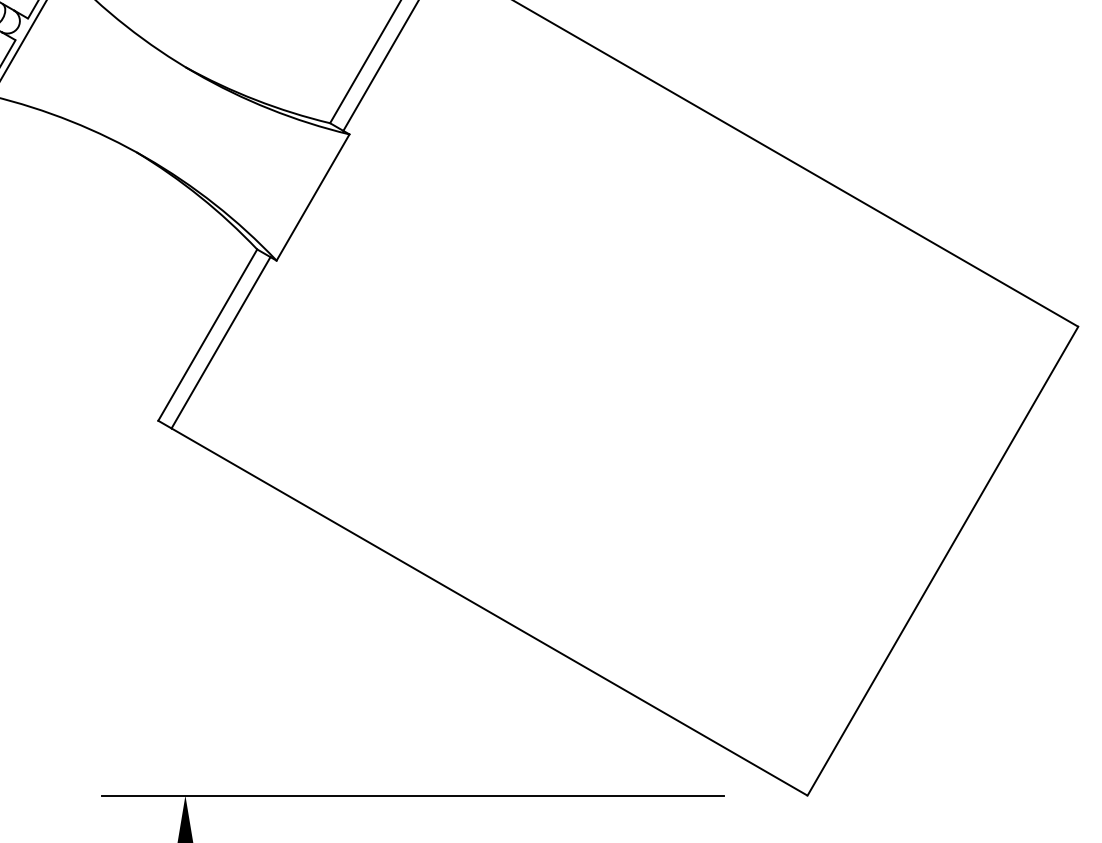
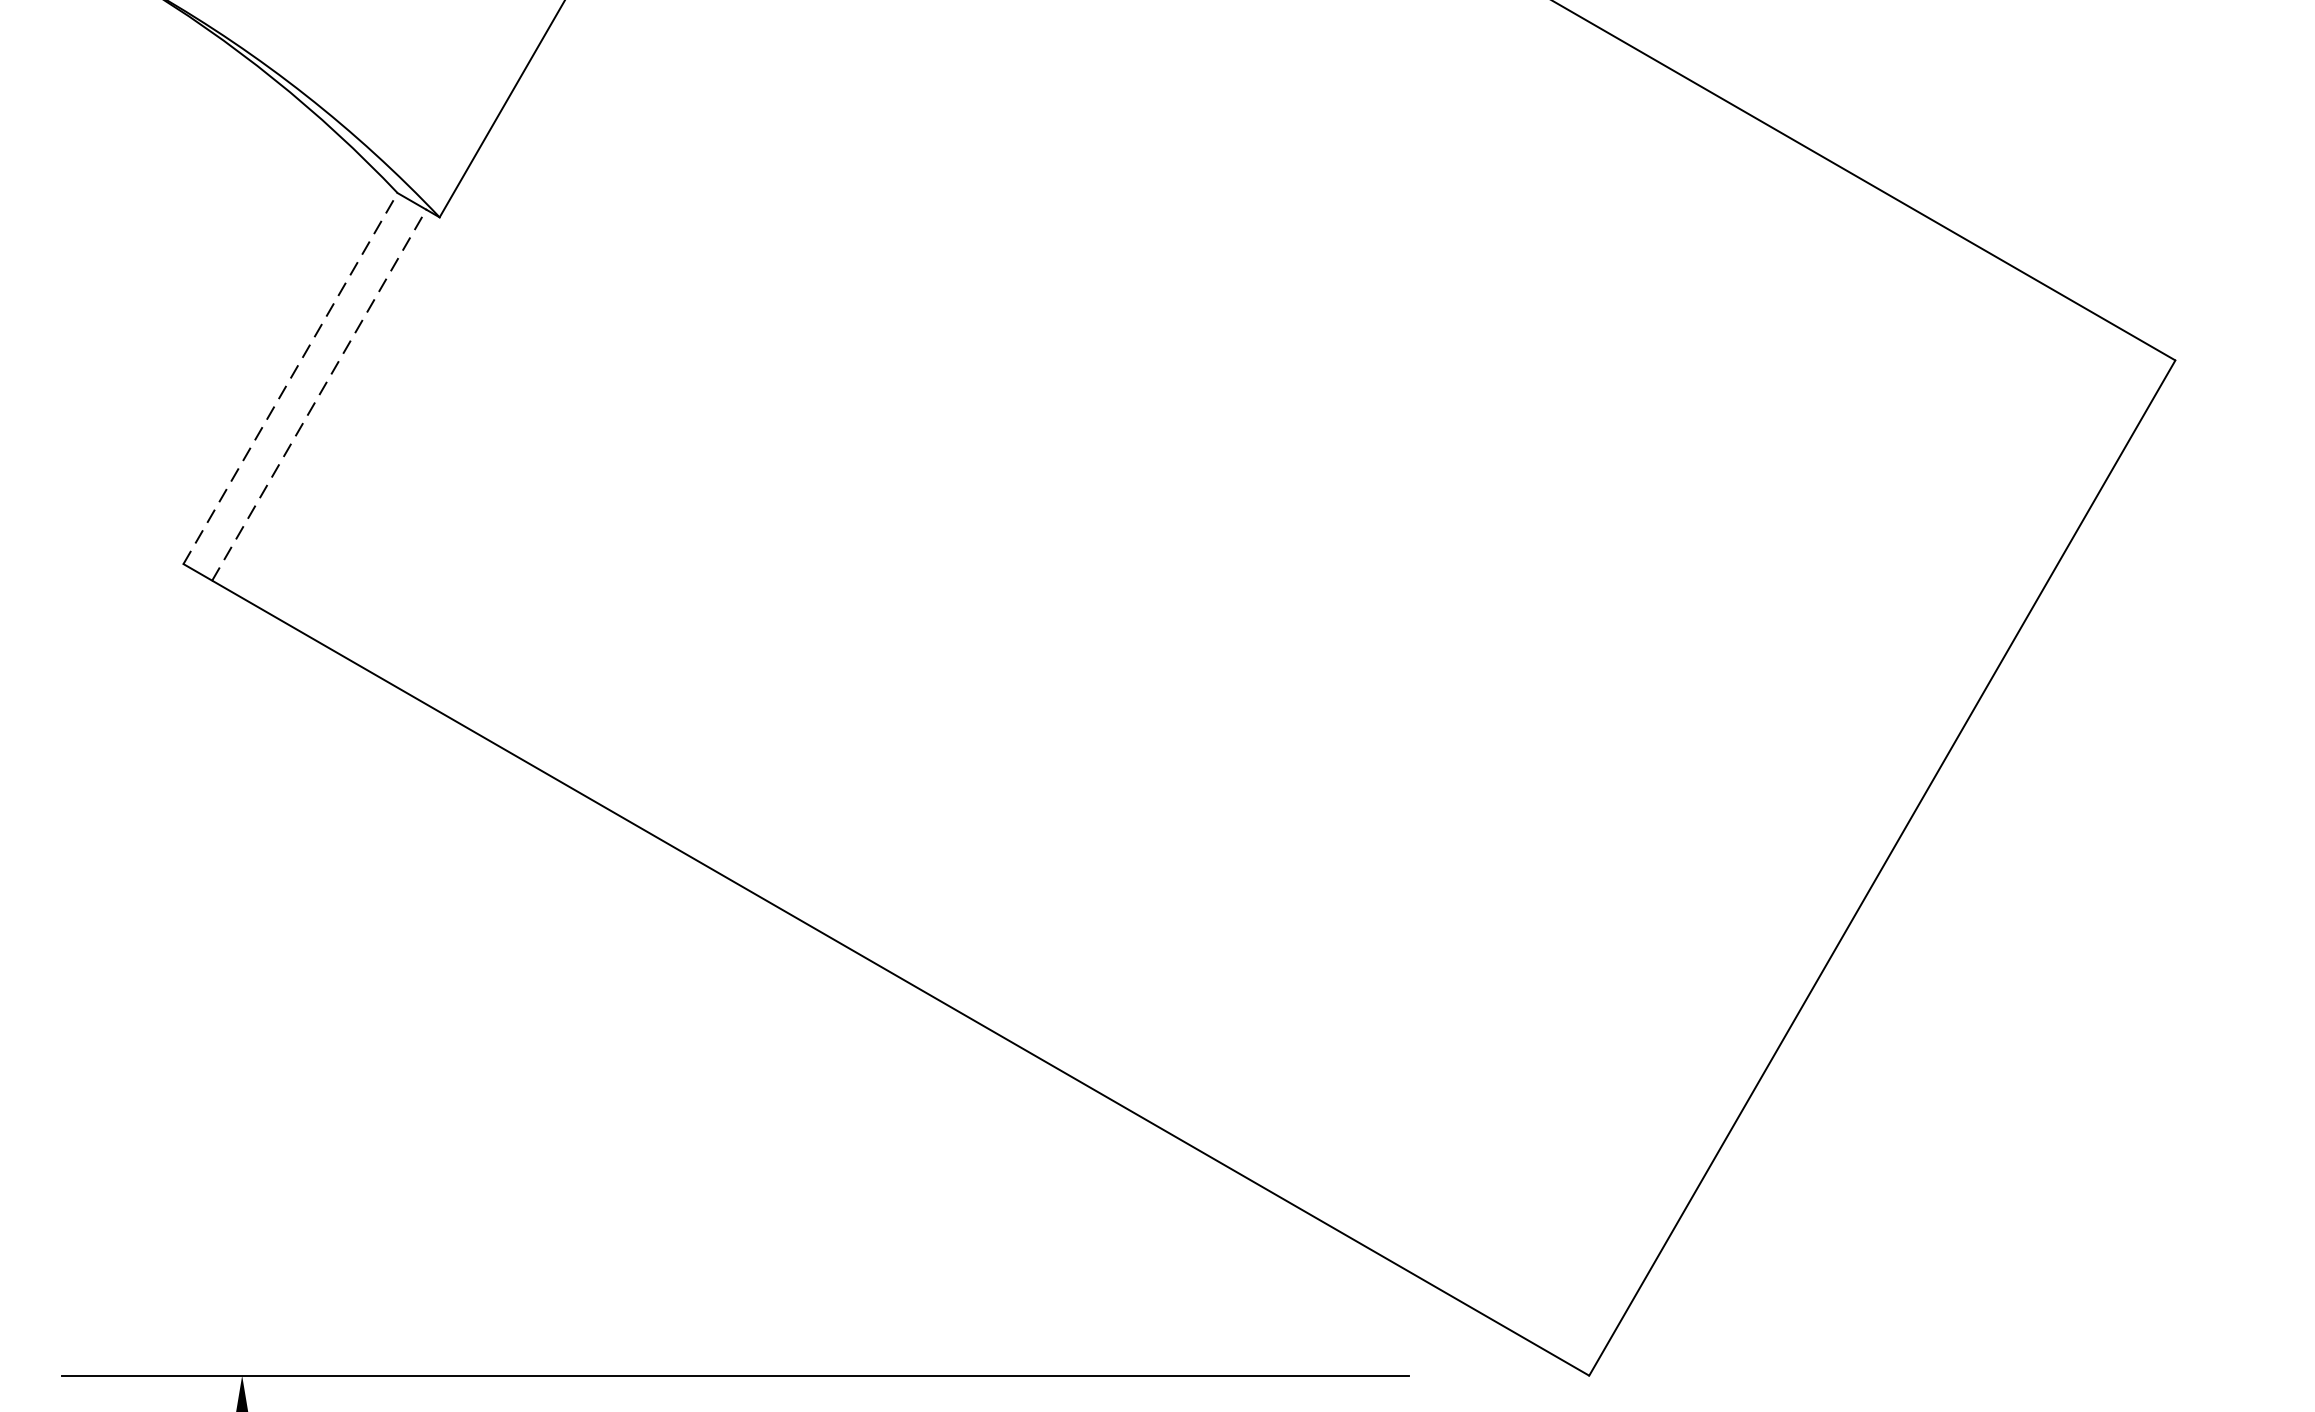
line: (207, 335) -> (289, 379), solid -> dashed
line: (221, 342) -> (320, 394), solid -> dashed

